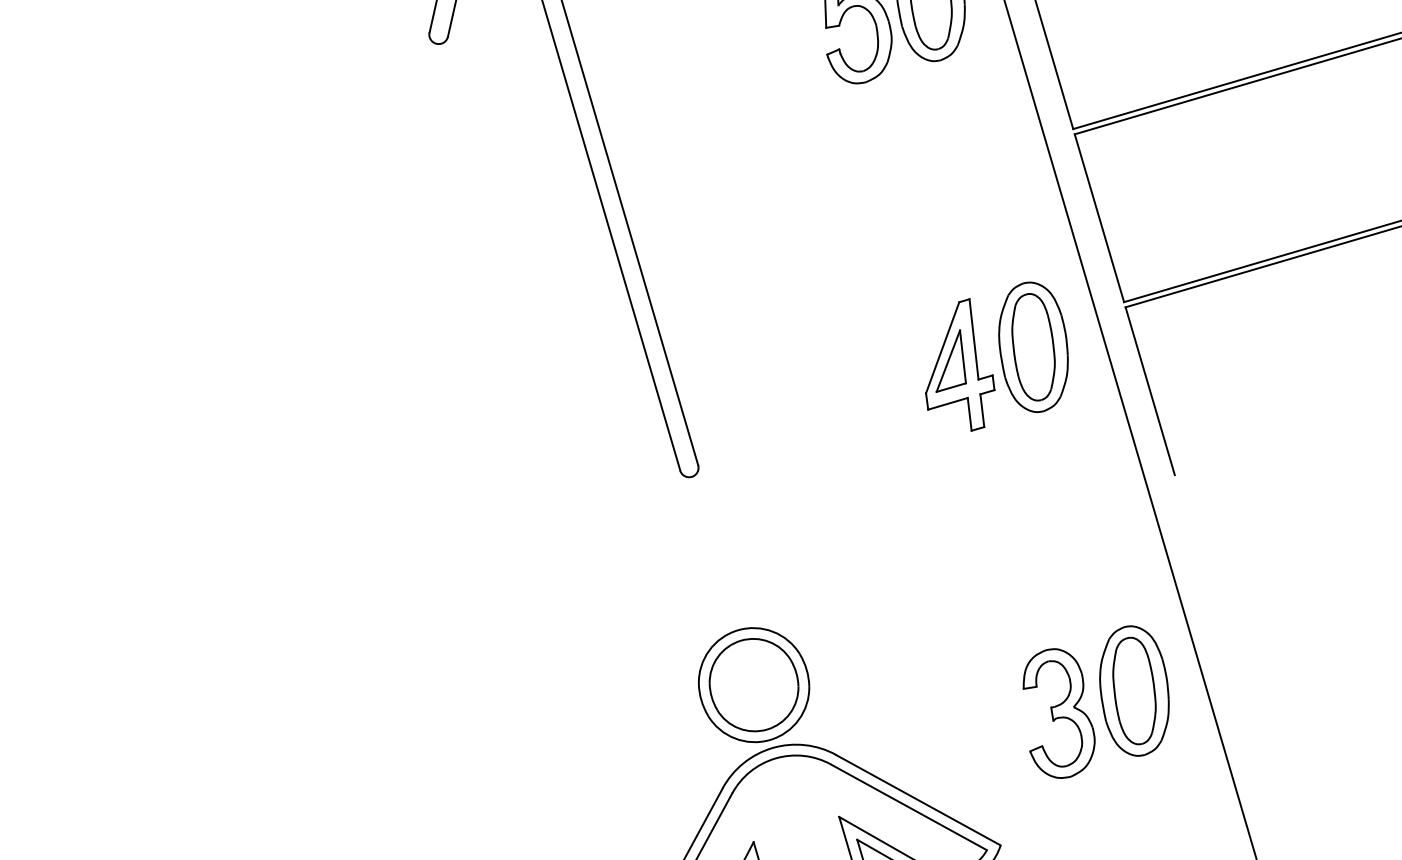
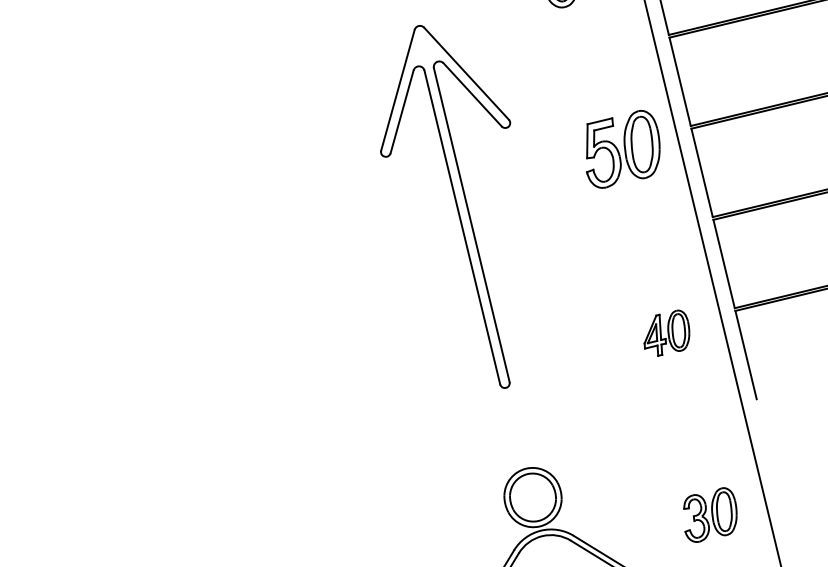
part: (995, 355) -> (666, 332), size x0.6
part: (1096, 700) -> (710, 514), size x0.7

